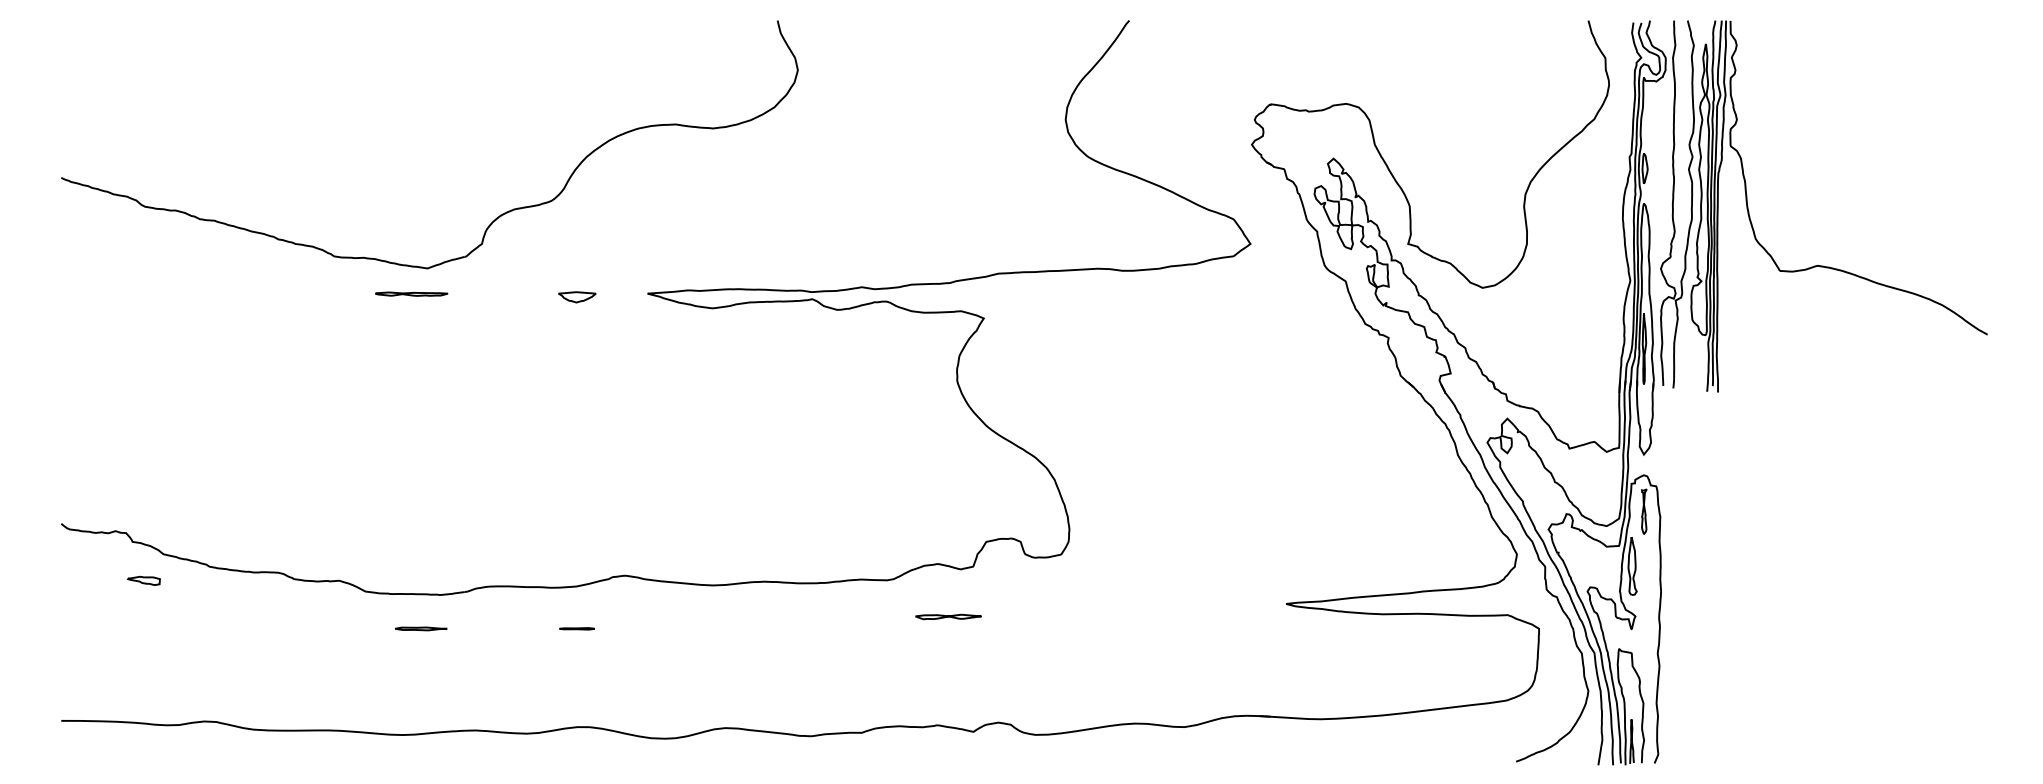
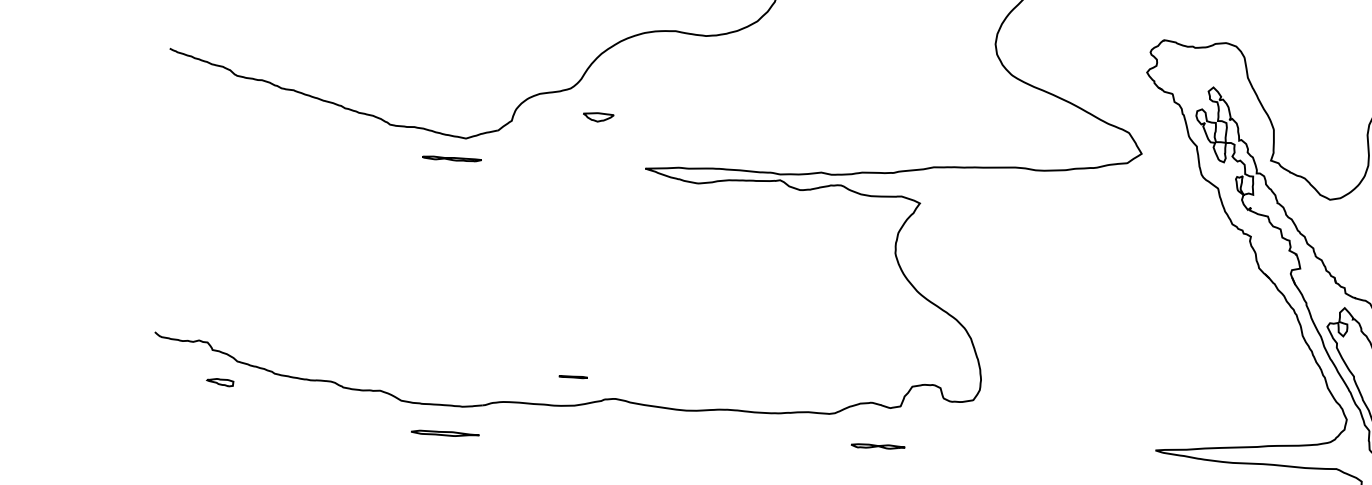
part: (577, 297) -> (598, 117), moved
part: (421, 628) -> (445, 433), size x1.6
line: (576, 628) -> (572, 376), moved

